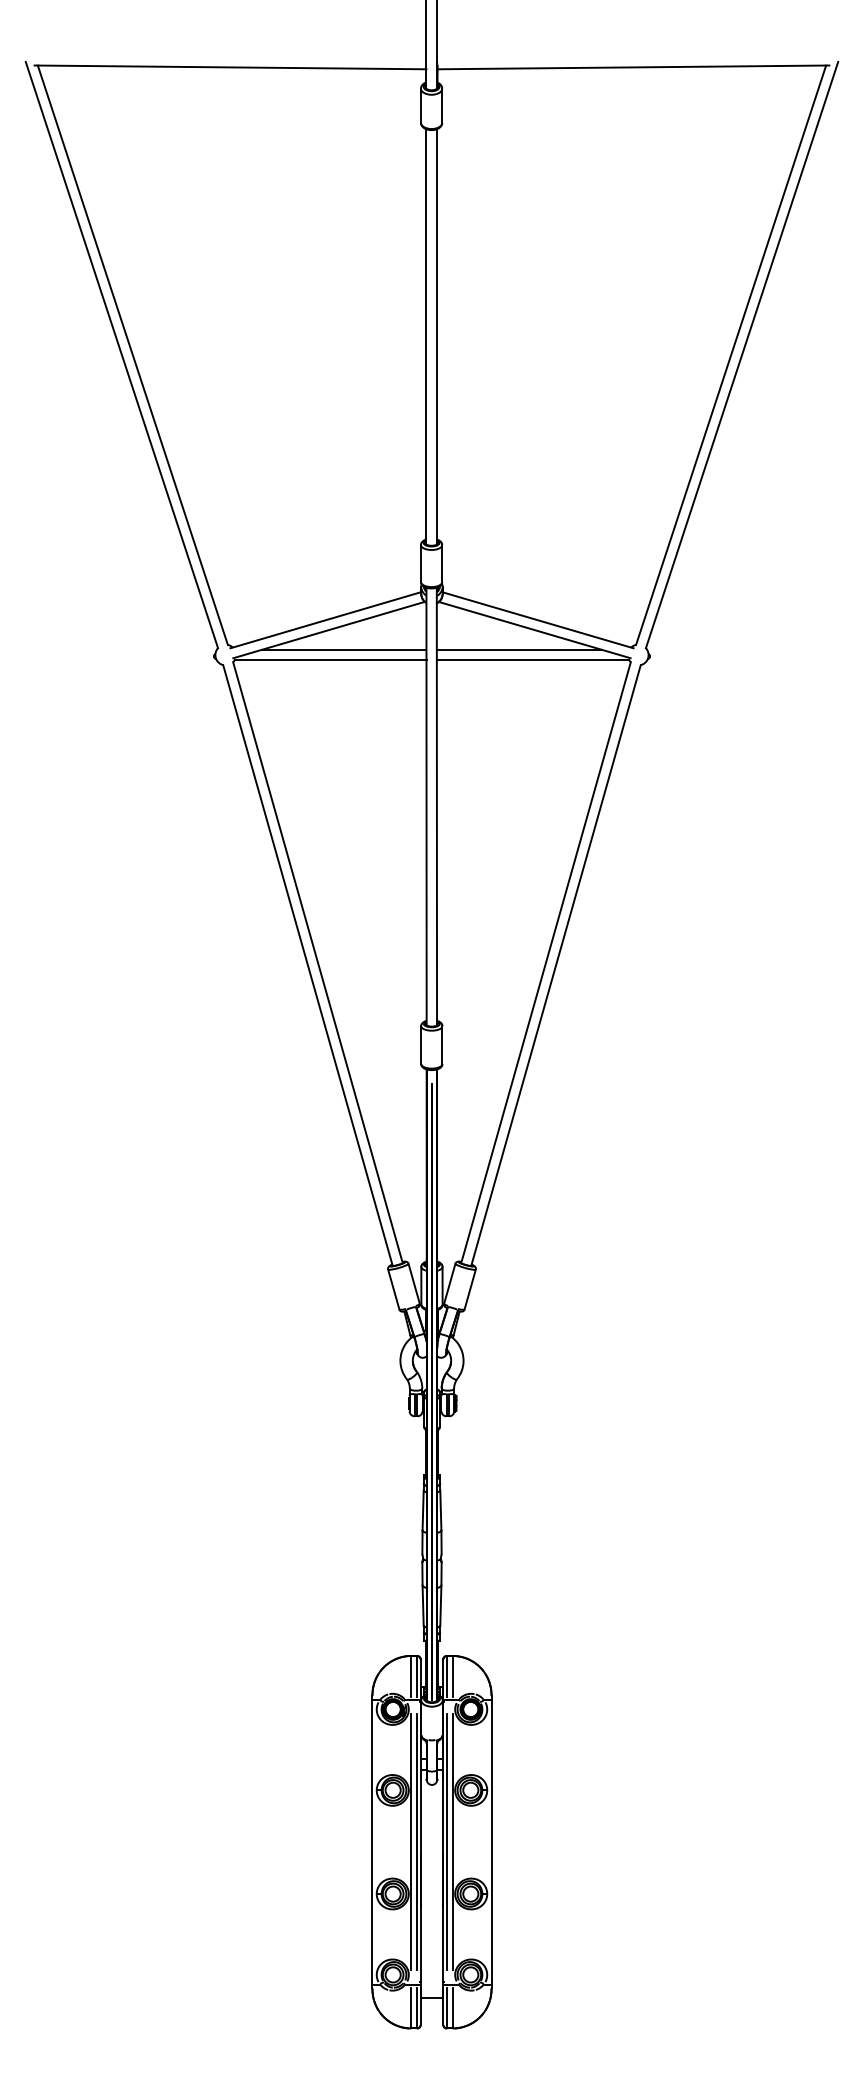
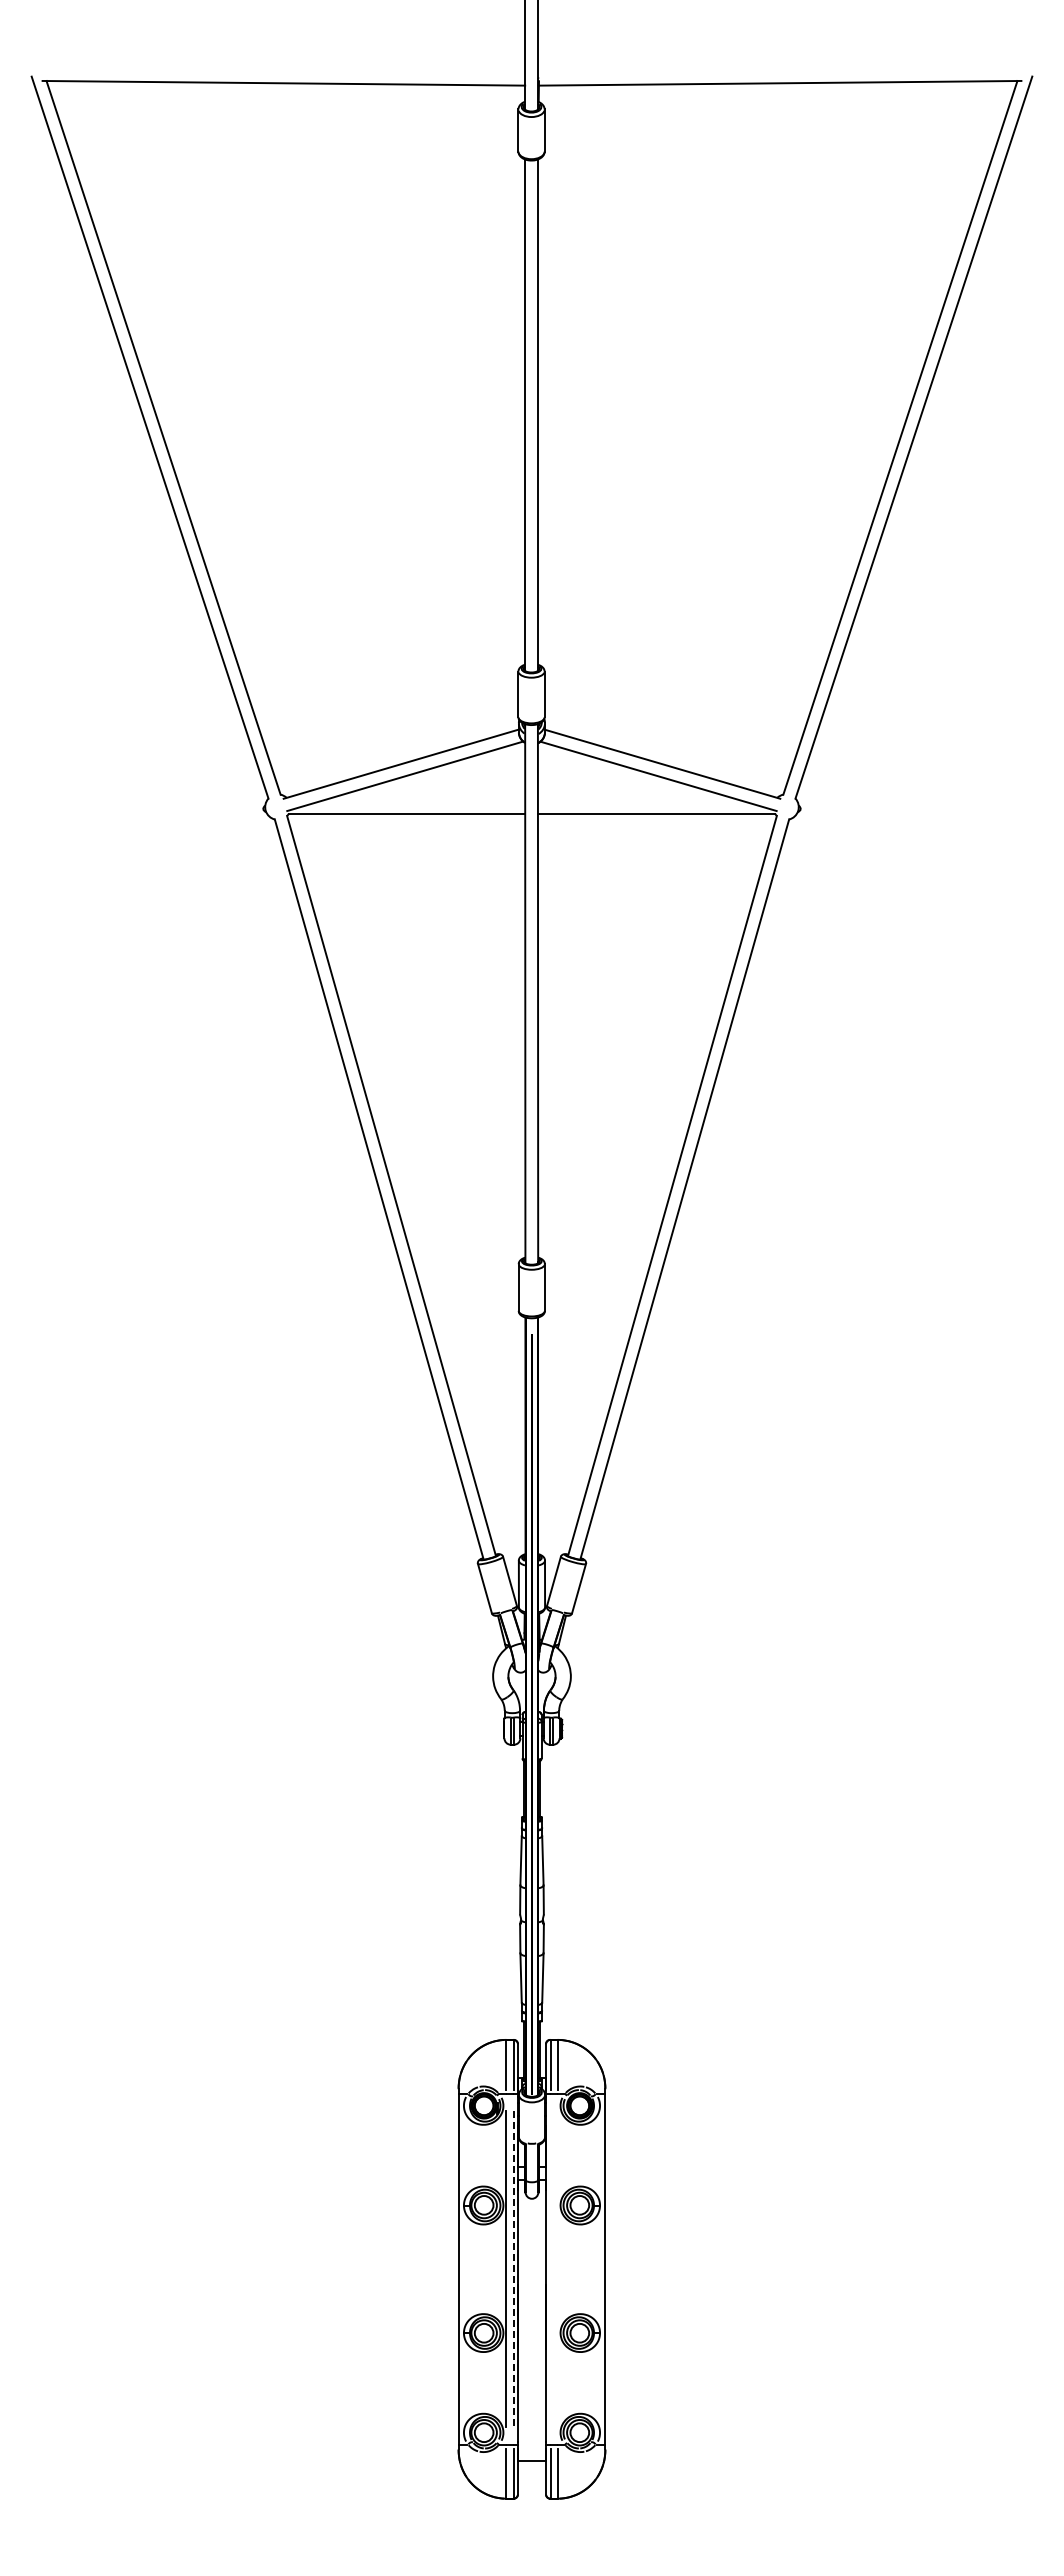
line: (343, 649) -> (423, 800), removed
line: (519, 649) -> (639, 800), removed
line: (416, 1842) -> (513, 2269), solid -> dashed
line: (447, 1842) -> (550, 2269), removed
line: (452, 1842) -> (557, 2269), removed

